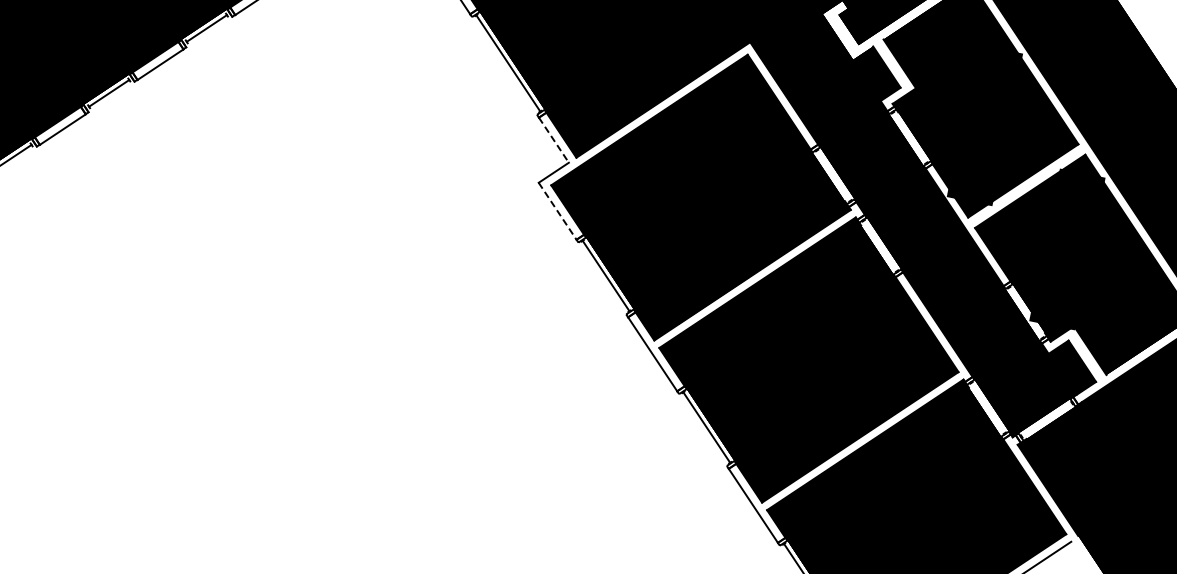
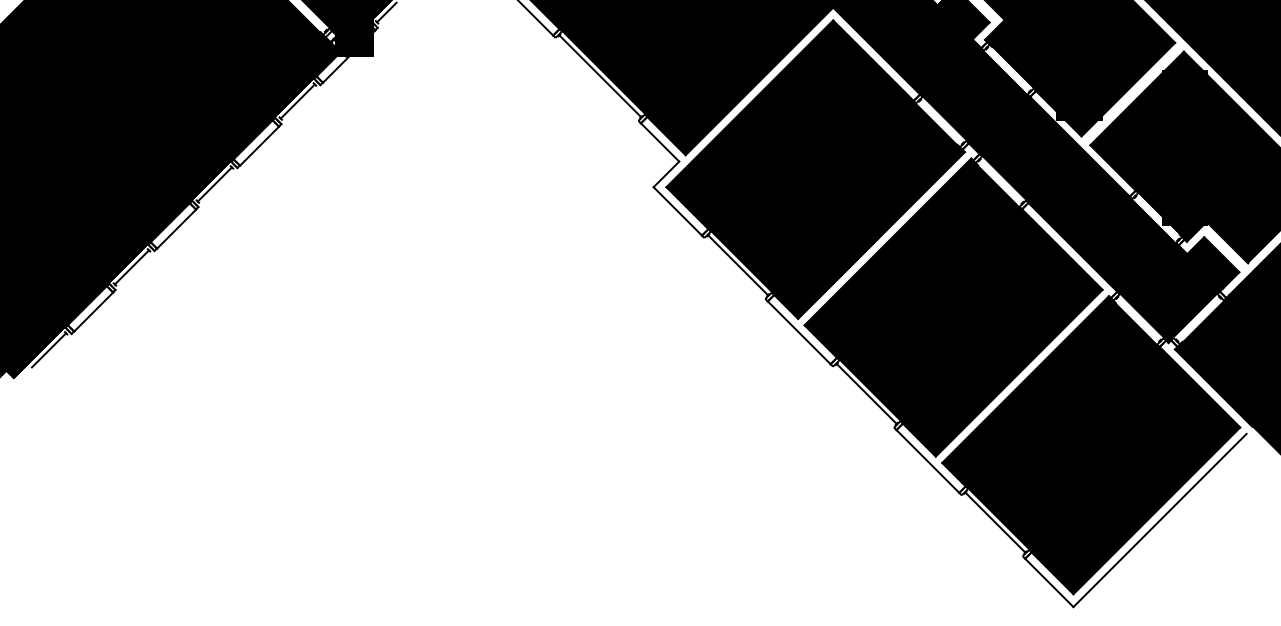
line: (554, 140) -> (660, 142), dashed -> solid
line: (558, 211) -> (678, 211), dashed -> solid

